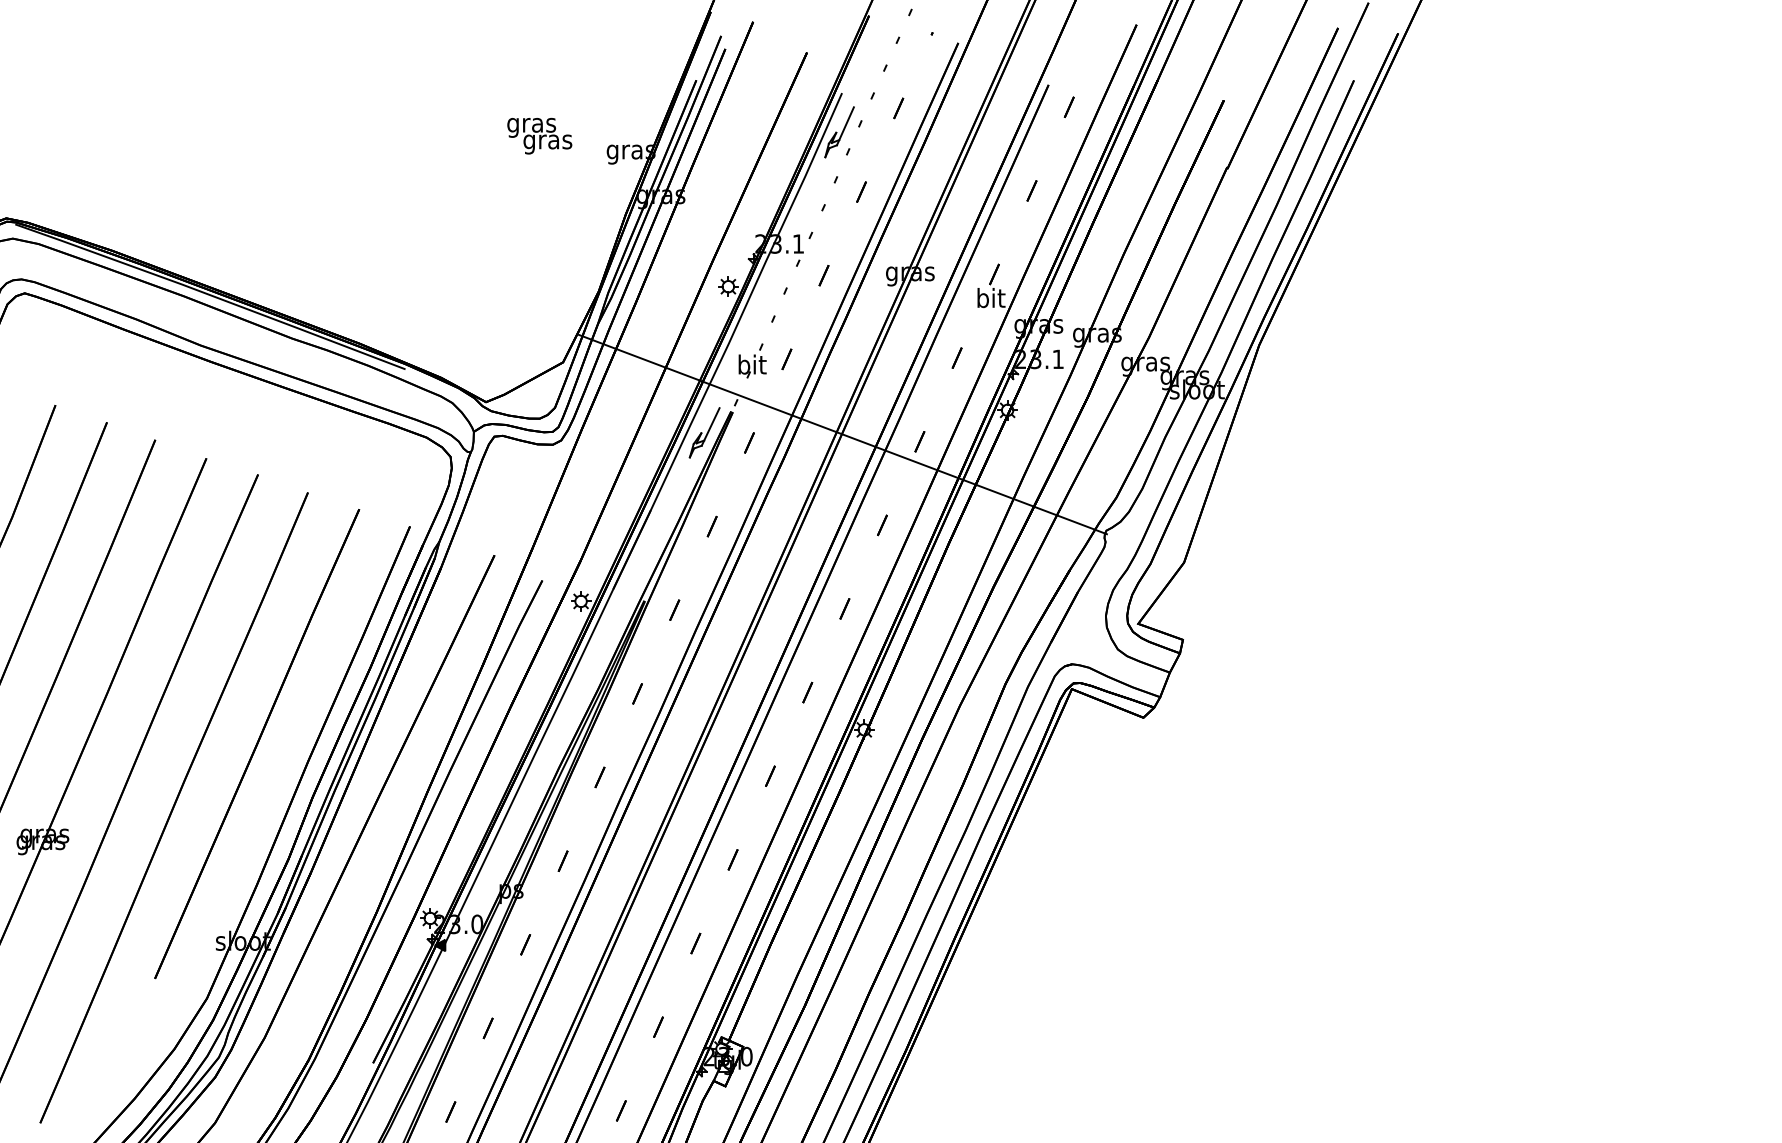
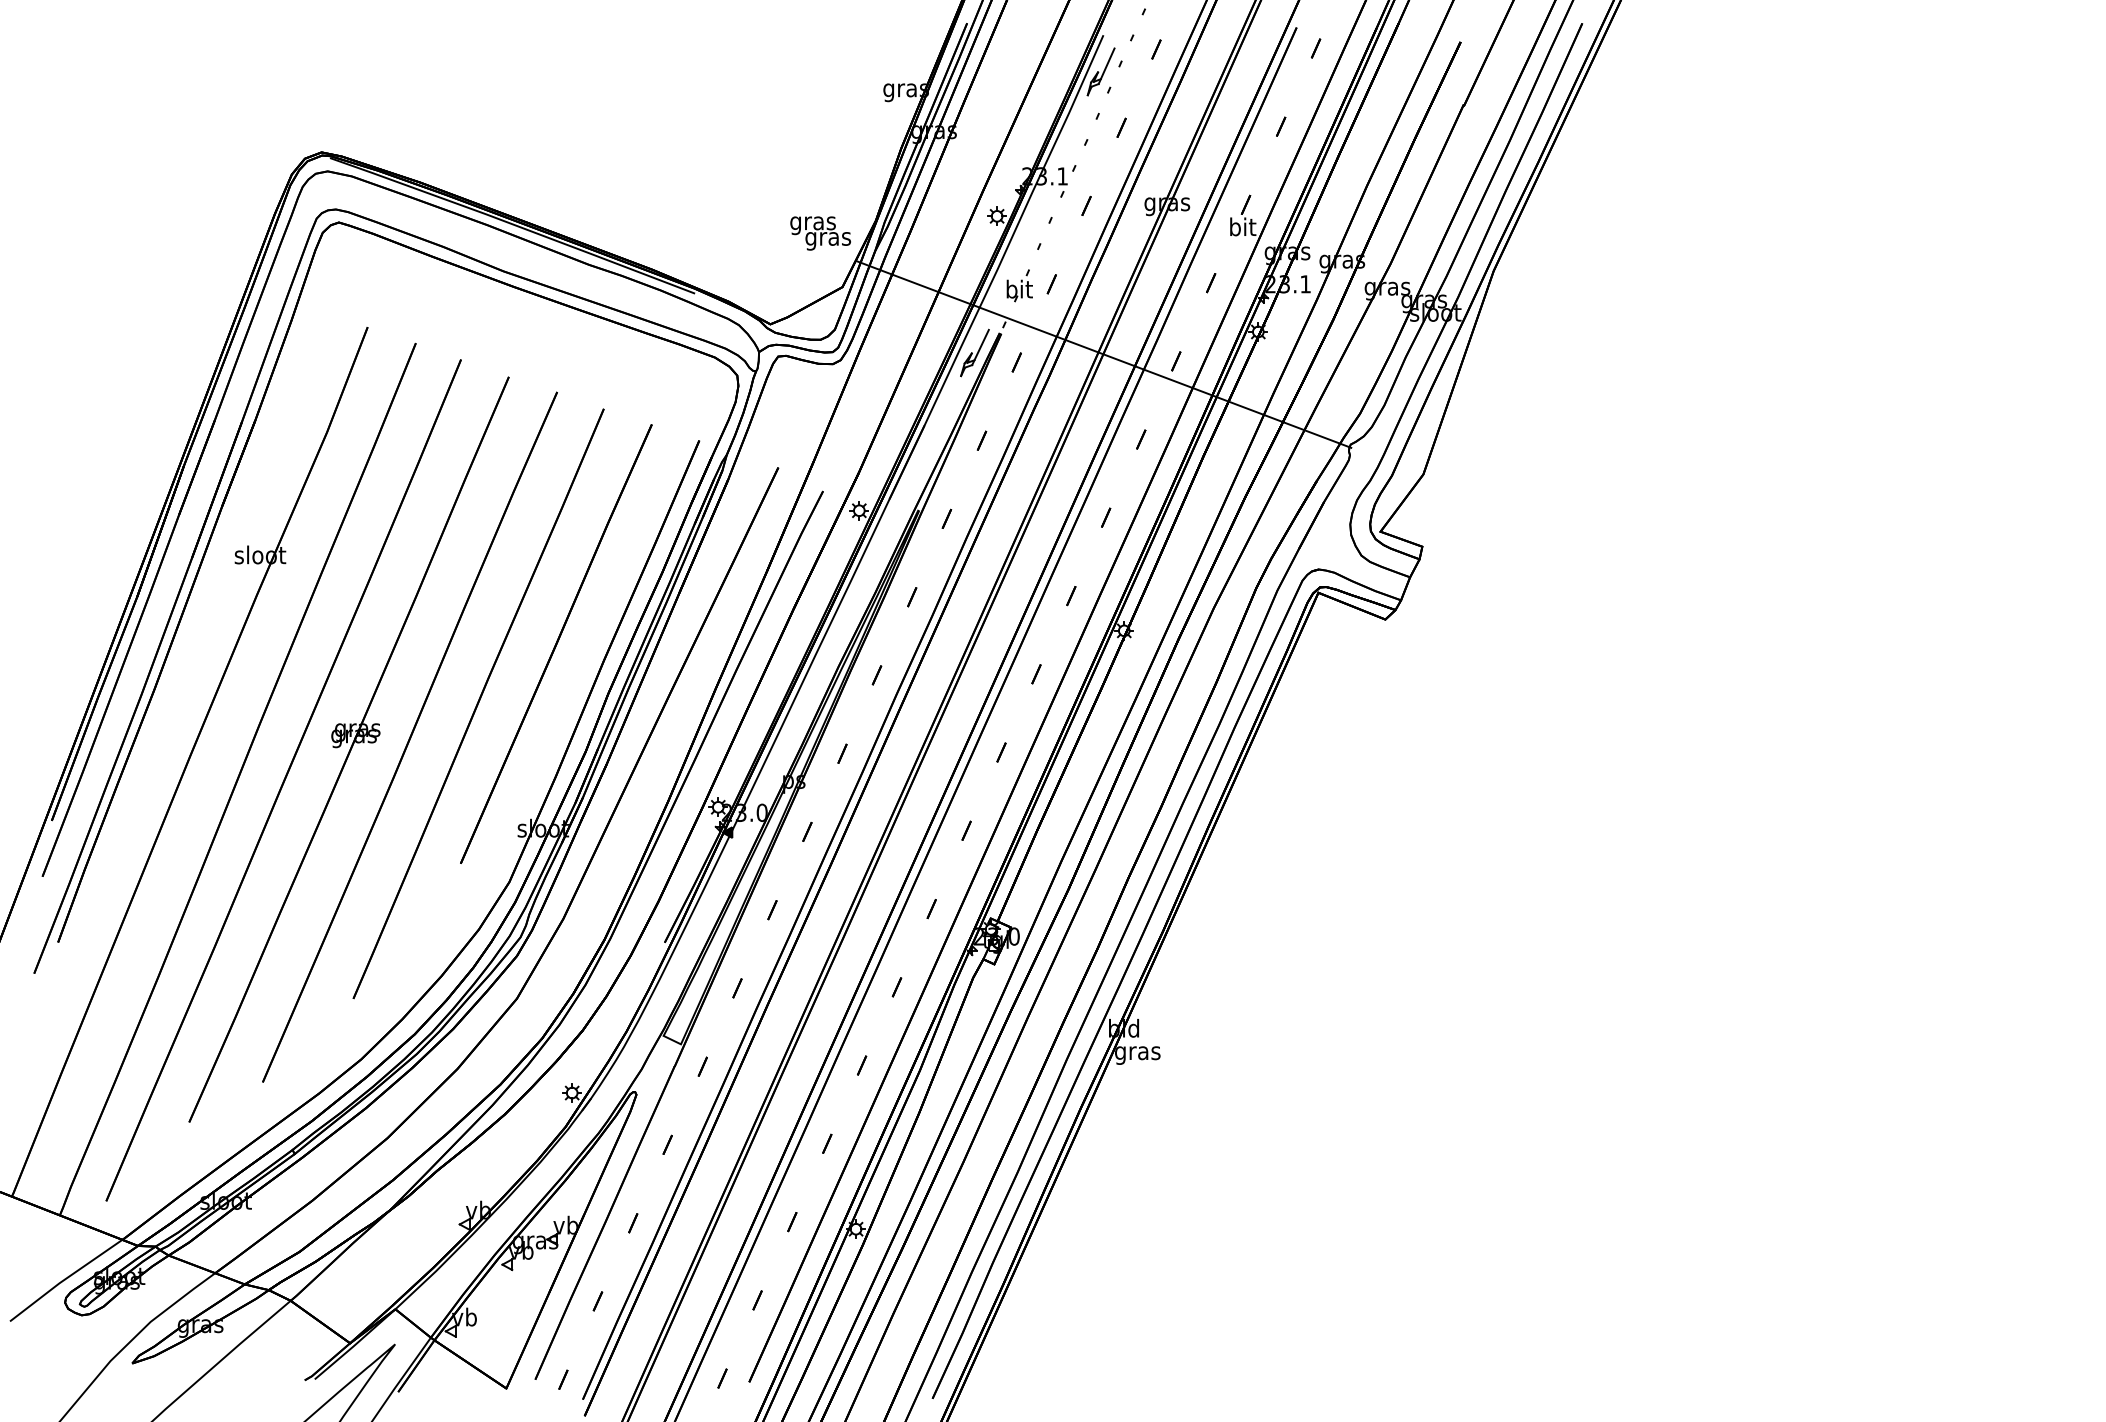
text: (539, 136) -> (820, 233), moved

